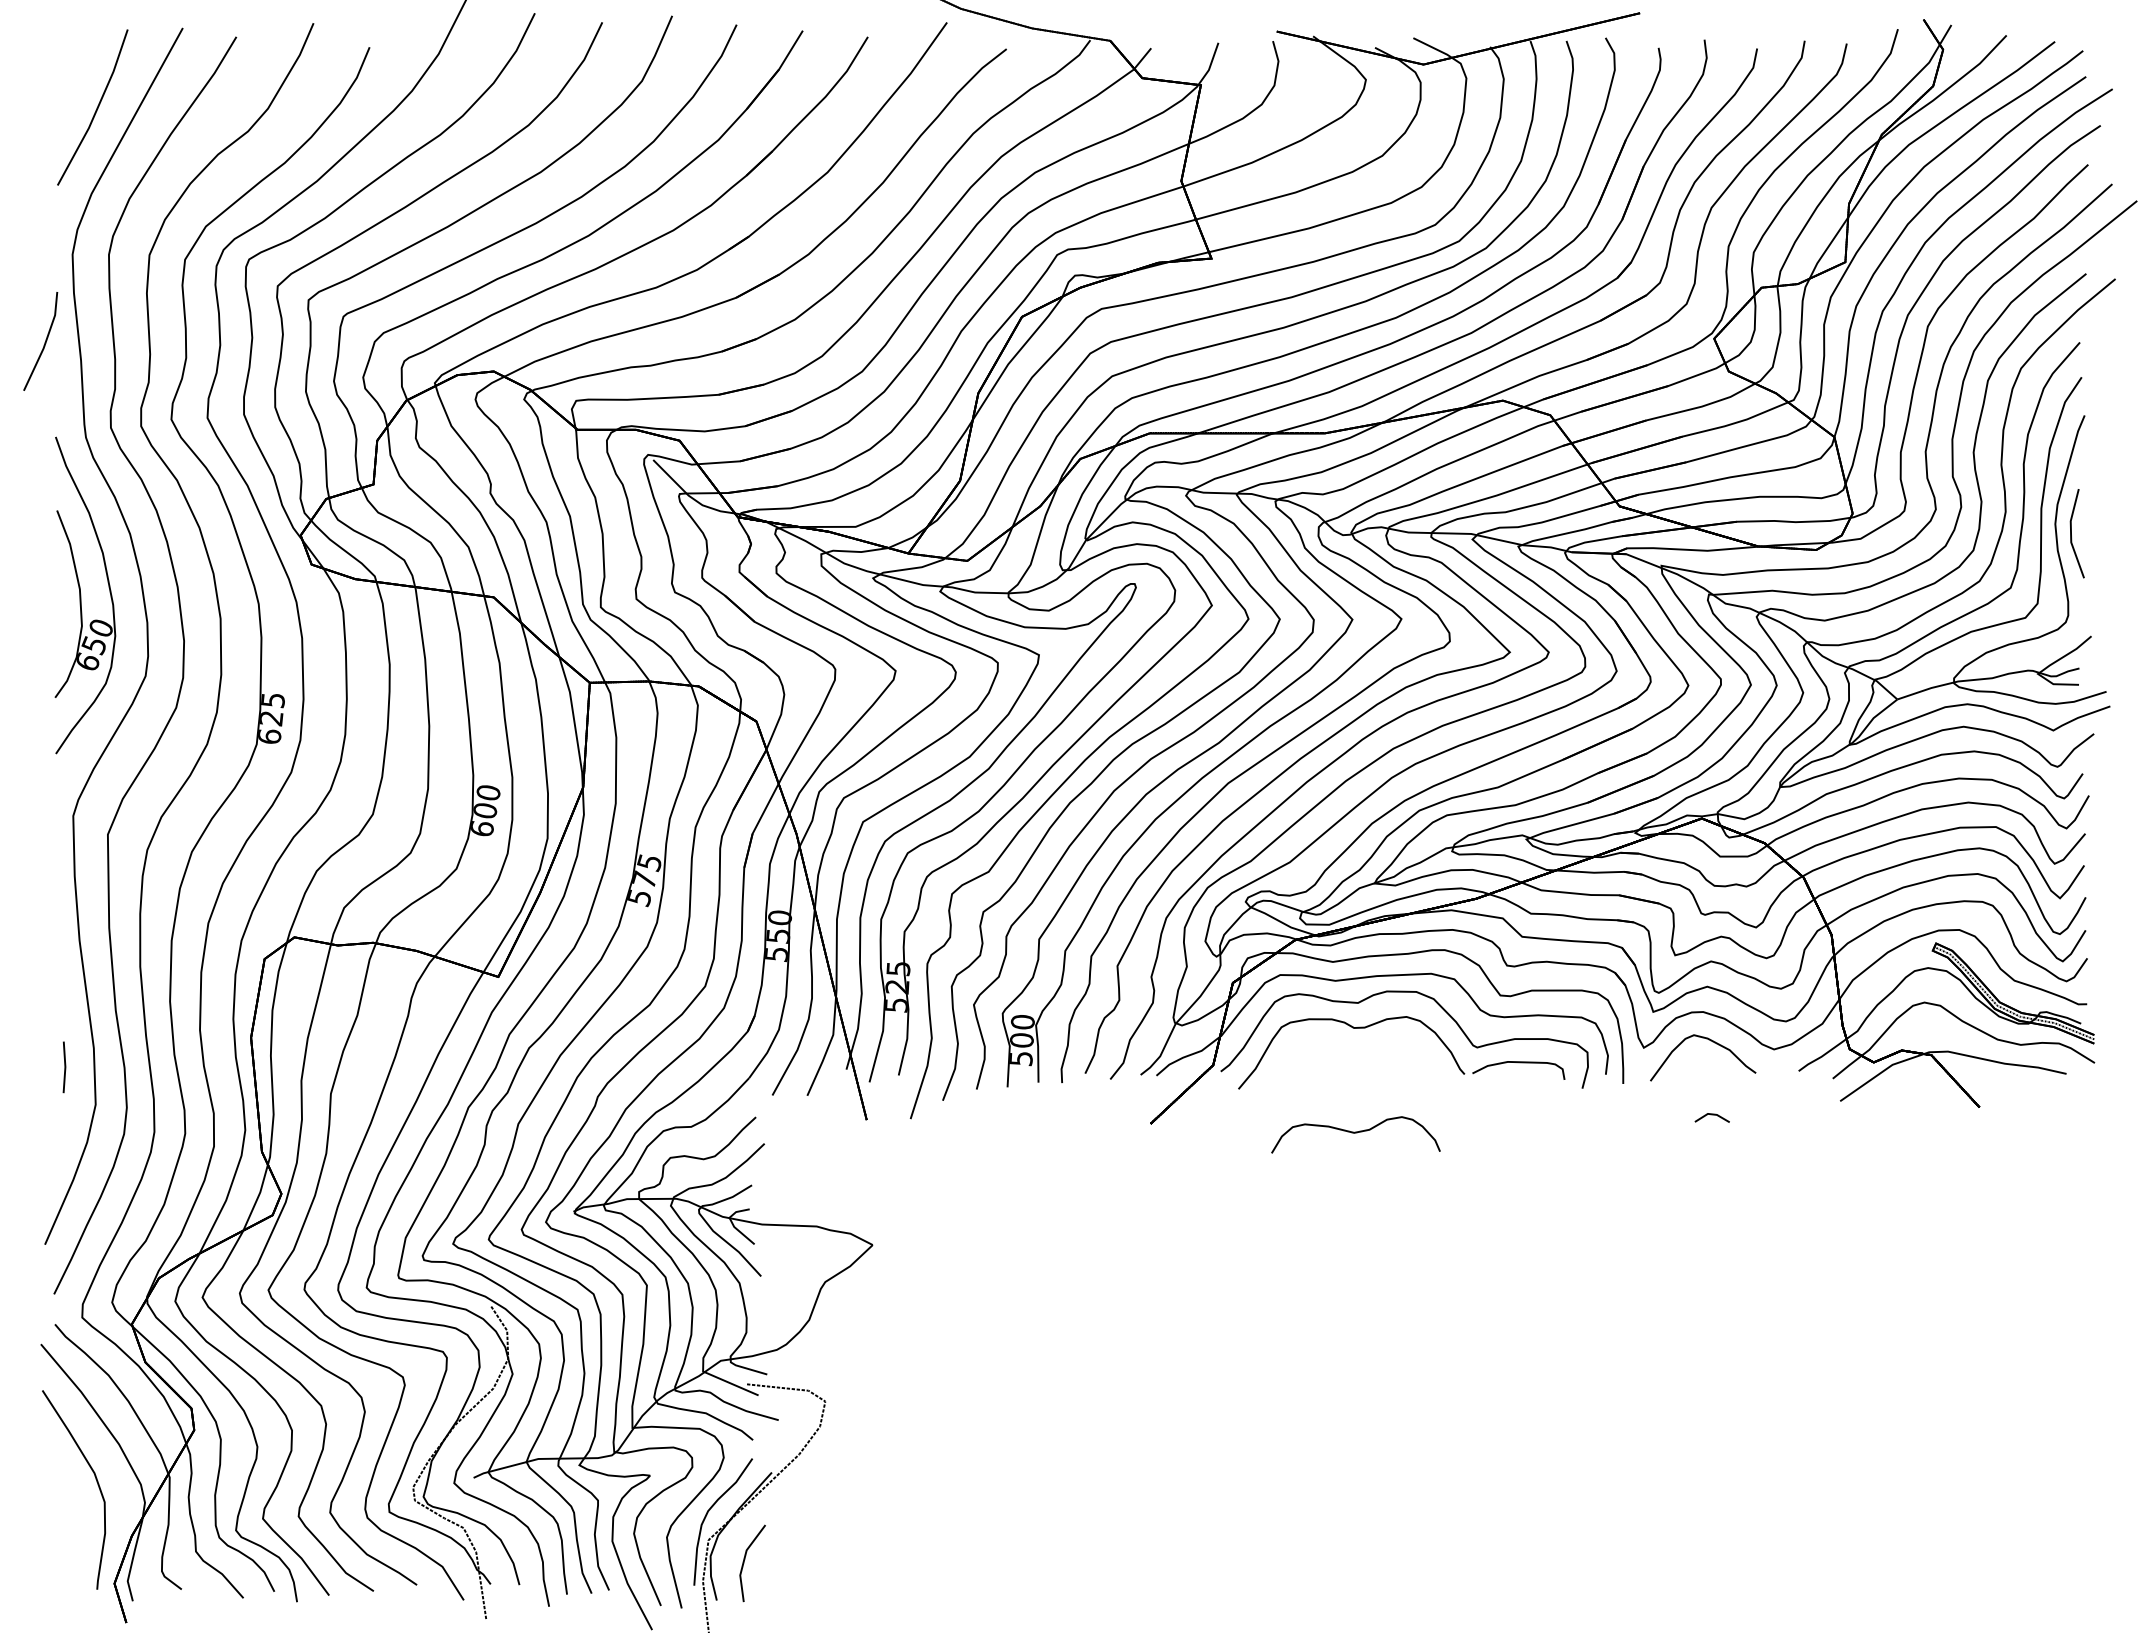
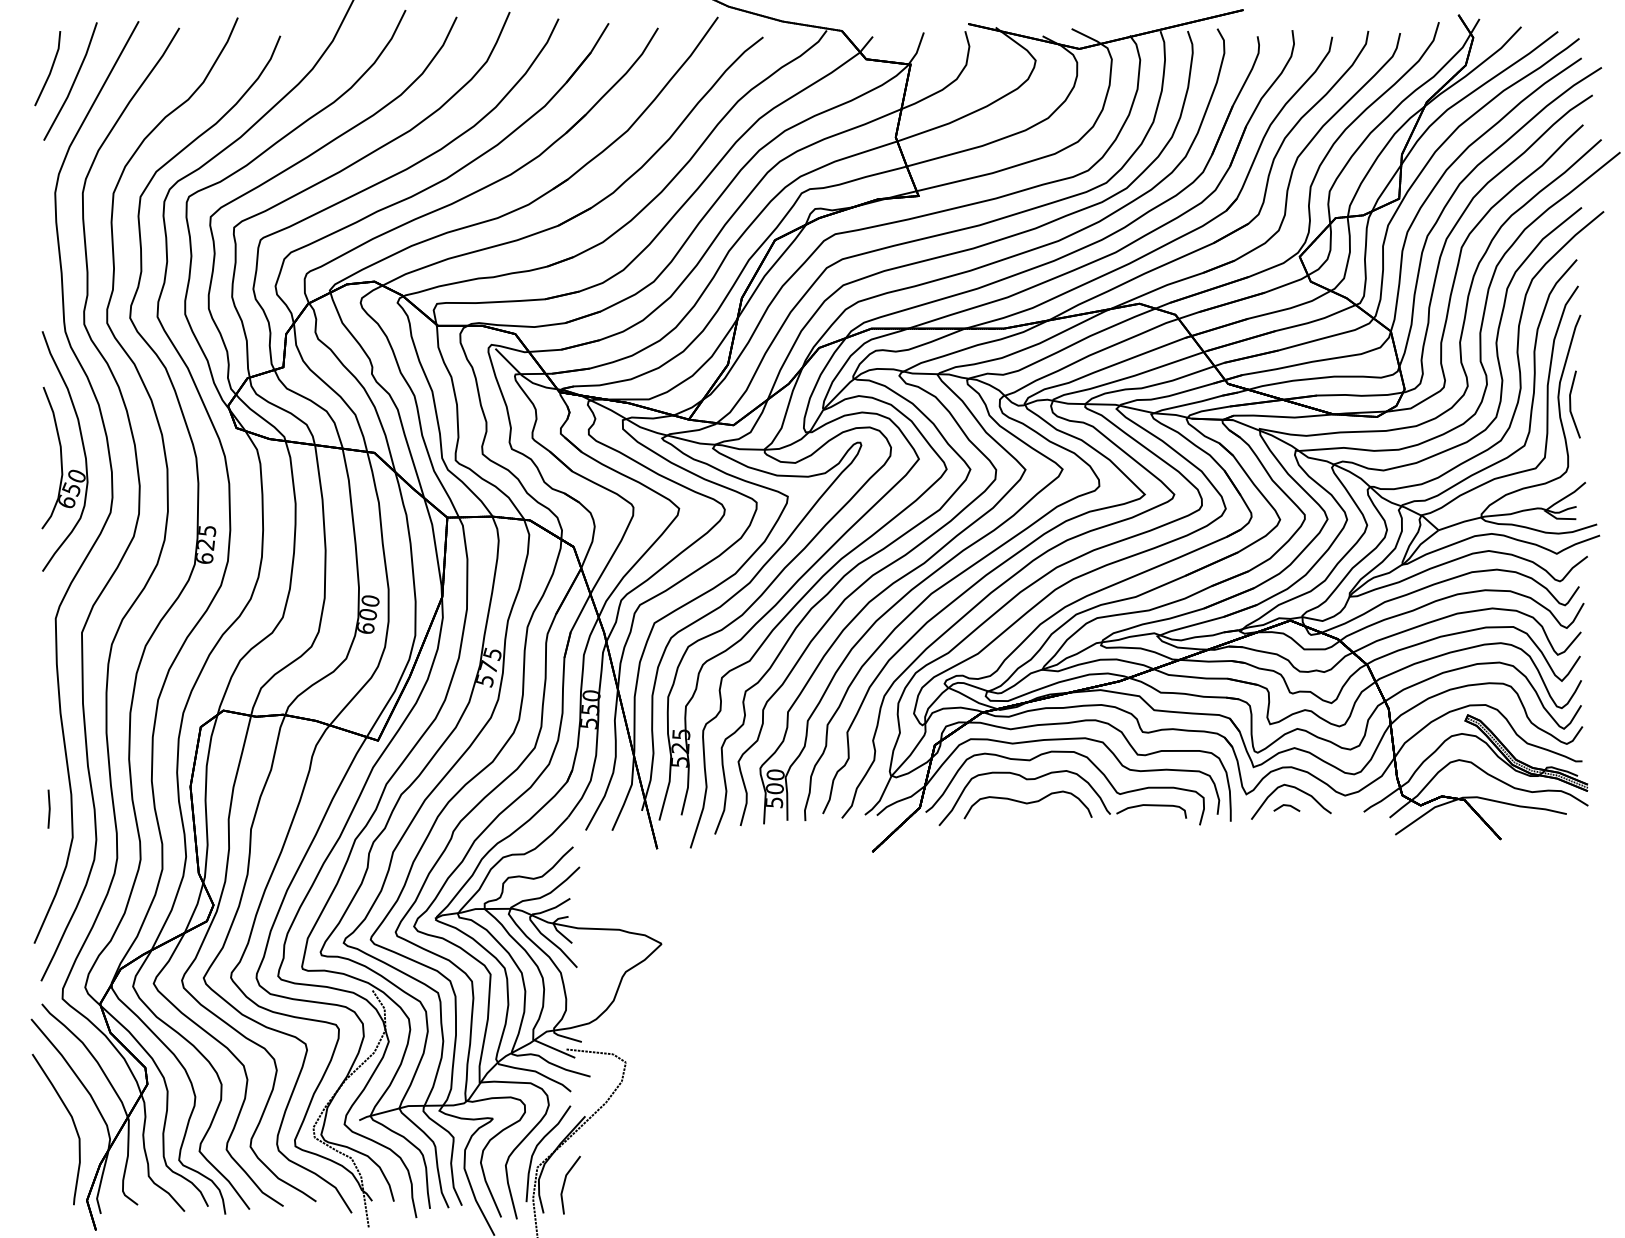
line: (44, 342) -> (50, 69), moved
line: (1711, 1115) -> (1286, 806), moved
curve: (1355, 1133) -> (1027, 803), moved

